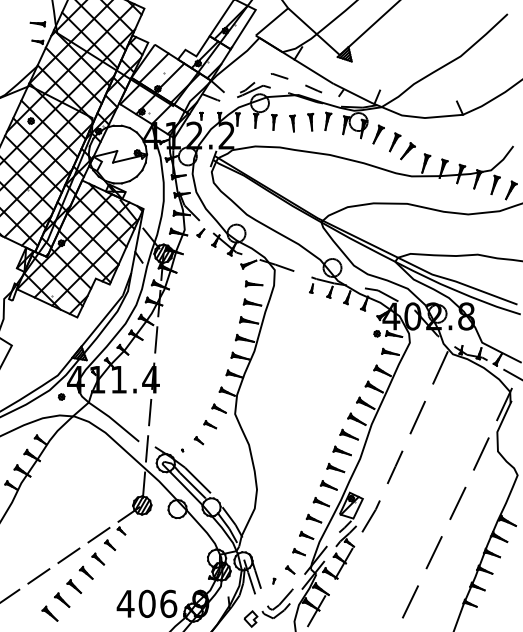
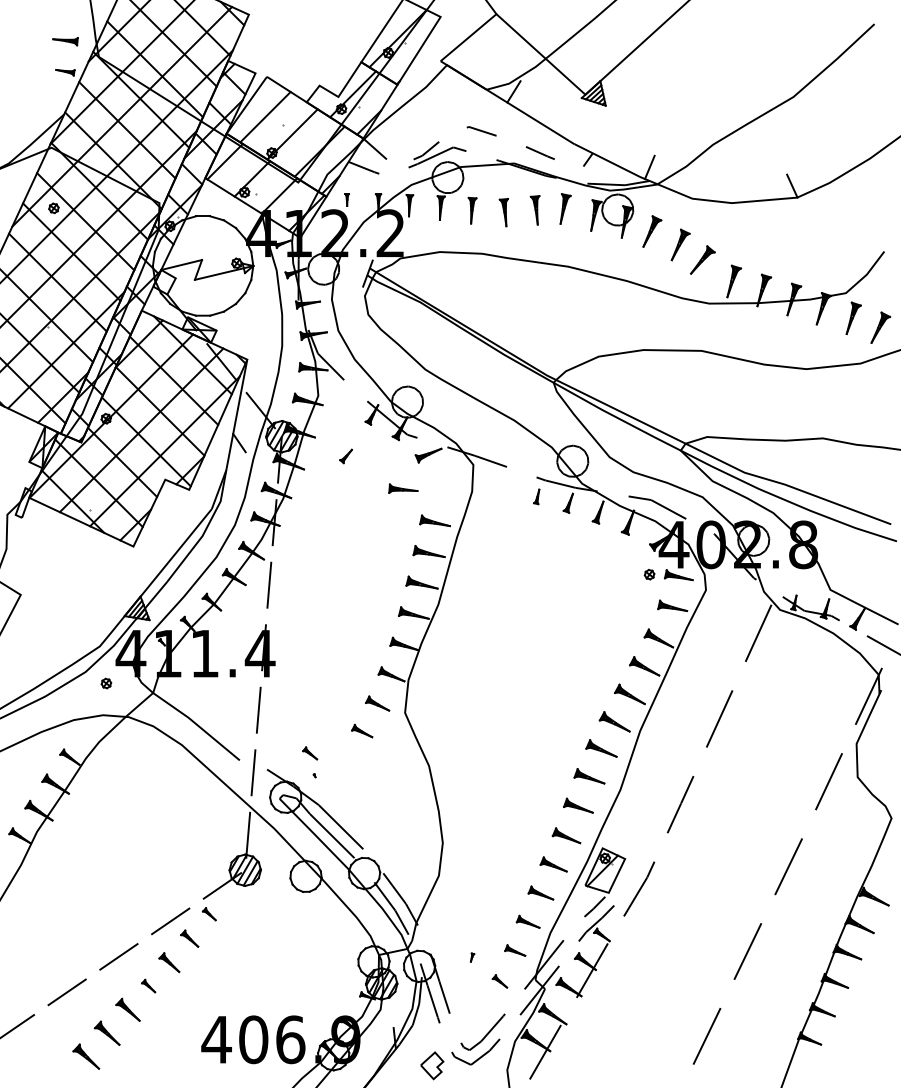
part: (200, 233) -> (345, 457), moved
part: (253, 283) -> (402, 488), moved
part: (198, 440) -> (309, 753), moved
part: (85, 572) -> (147, 985), size x0.6
part: (274, 580) -> (472, 956), moved

